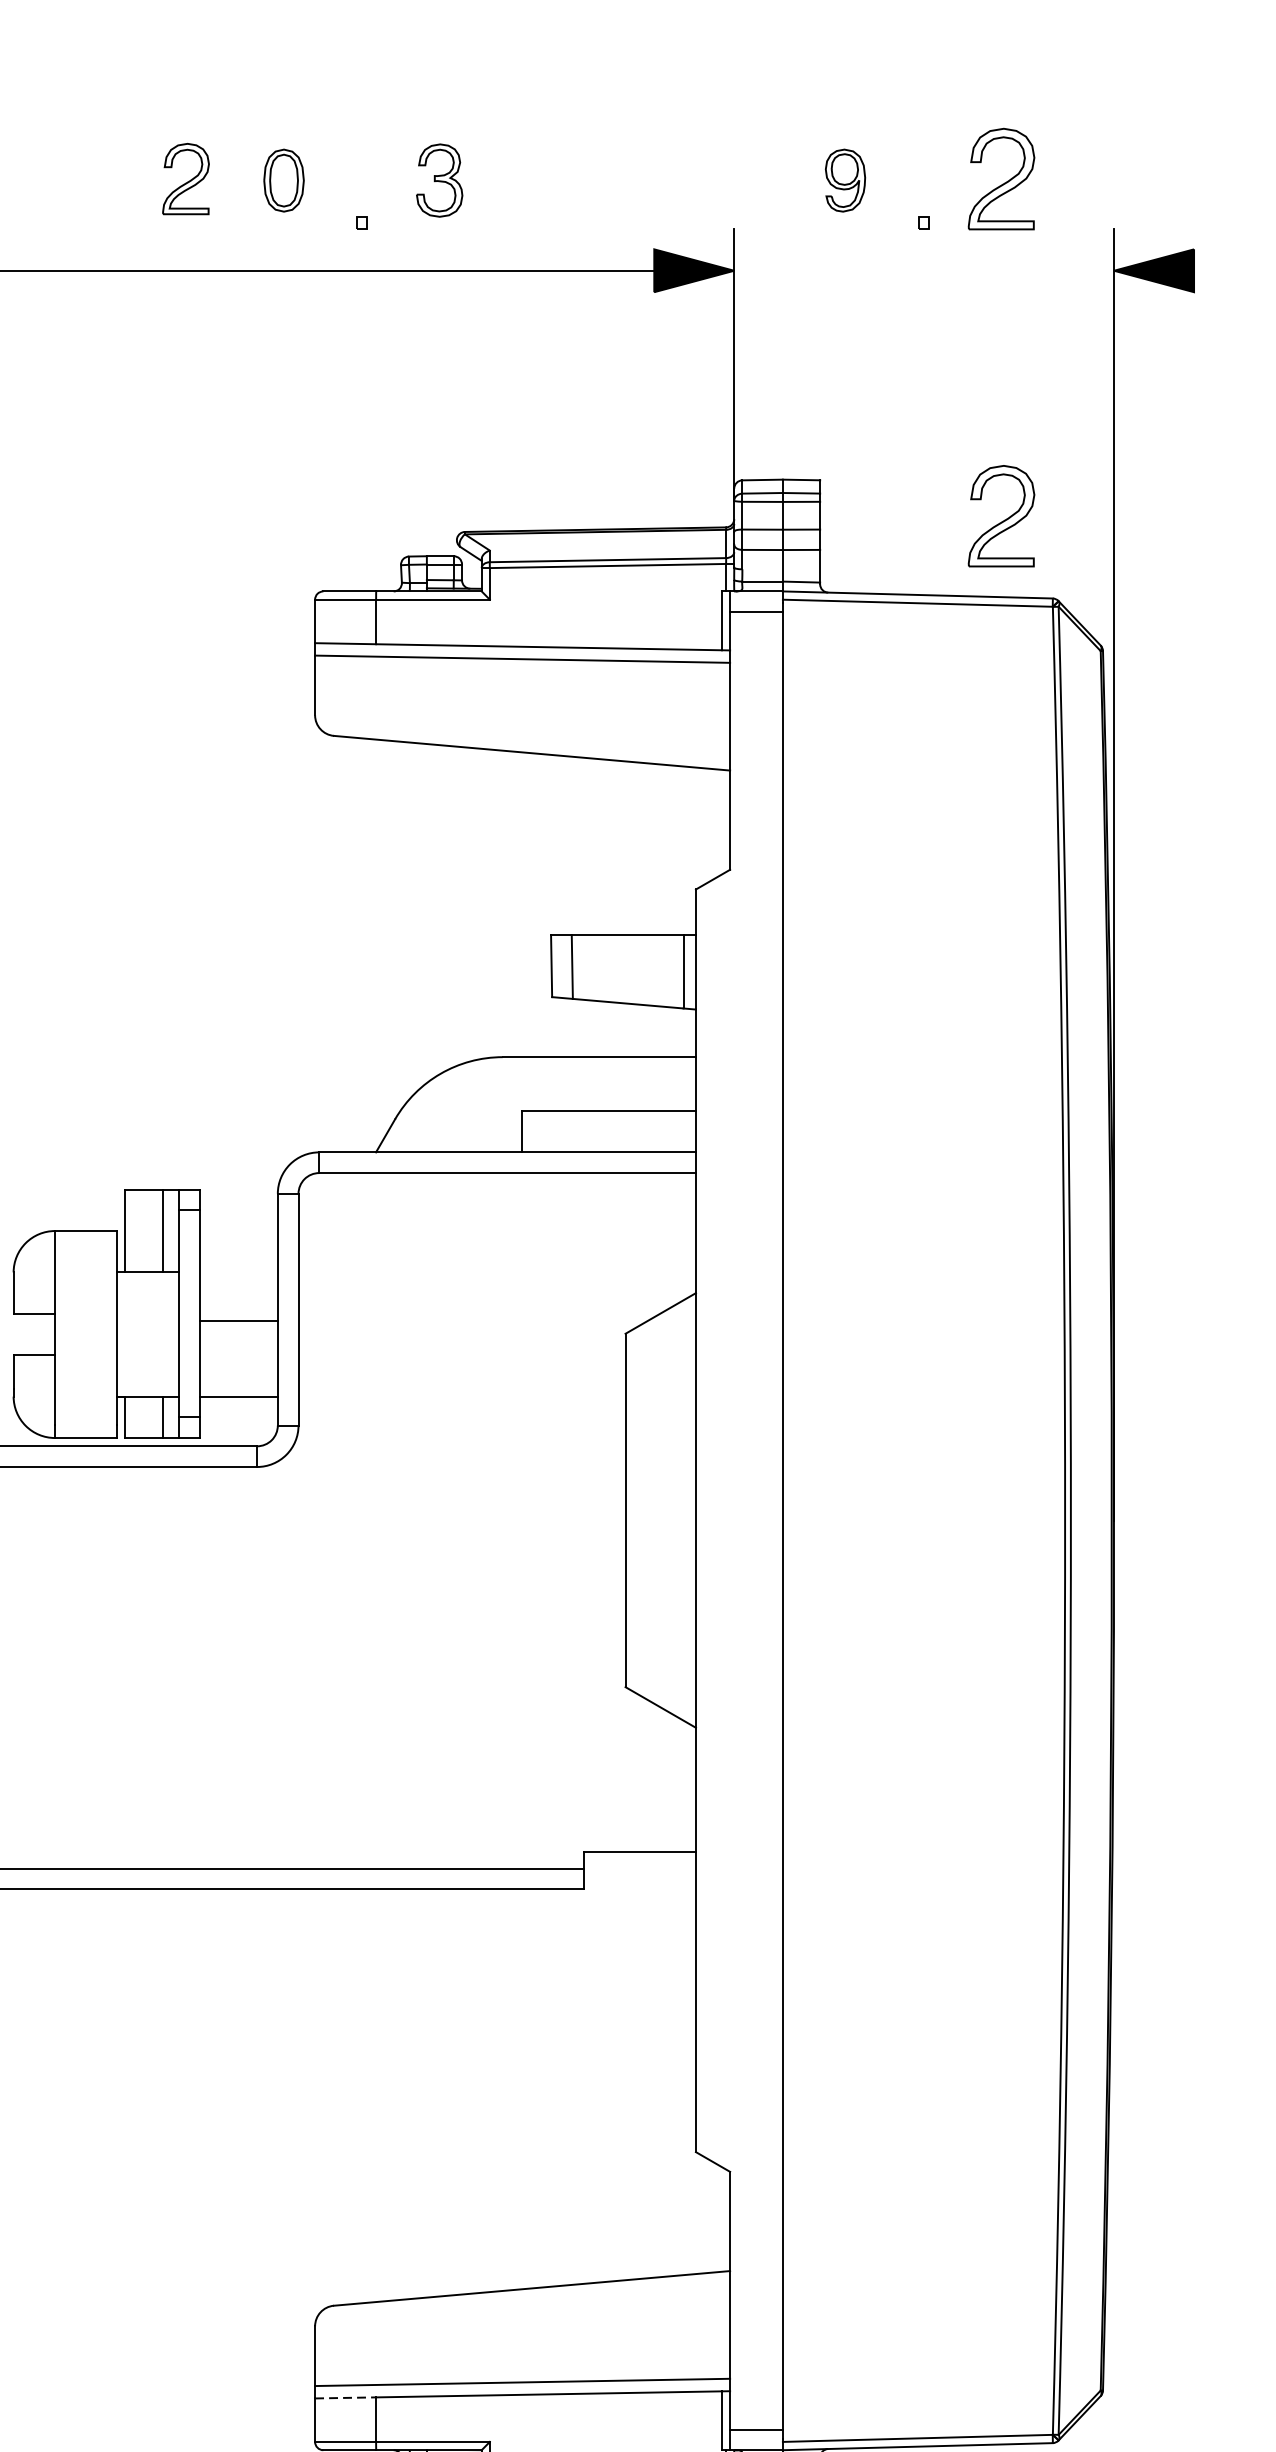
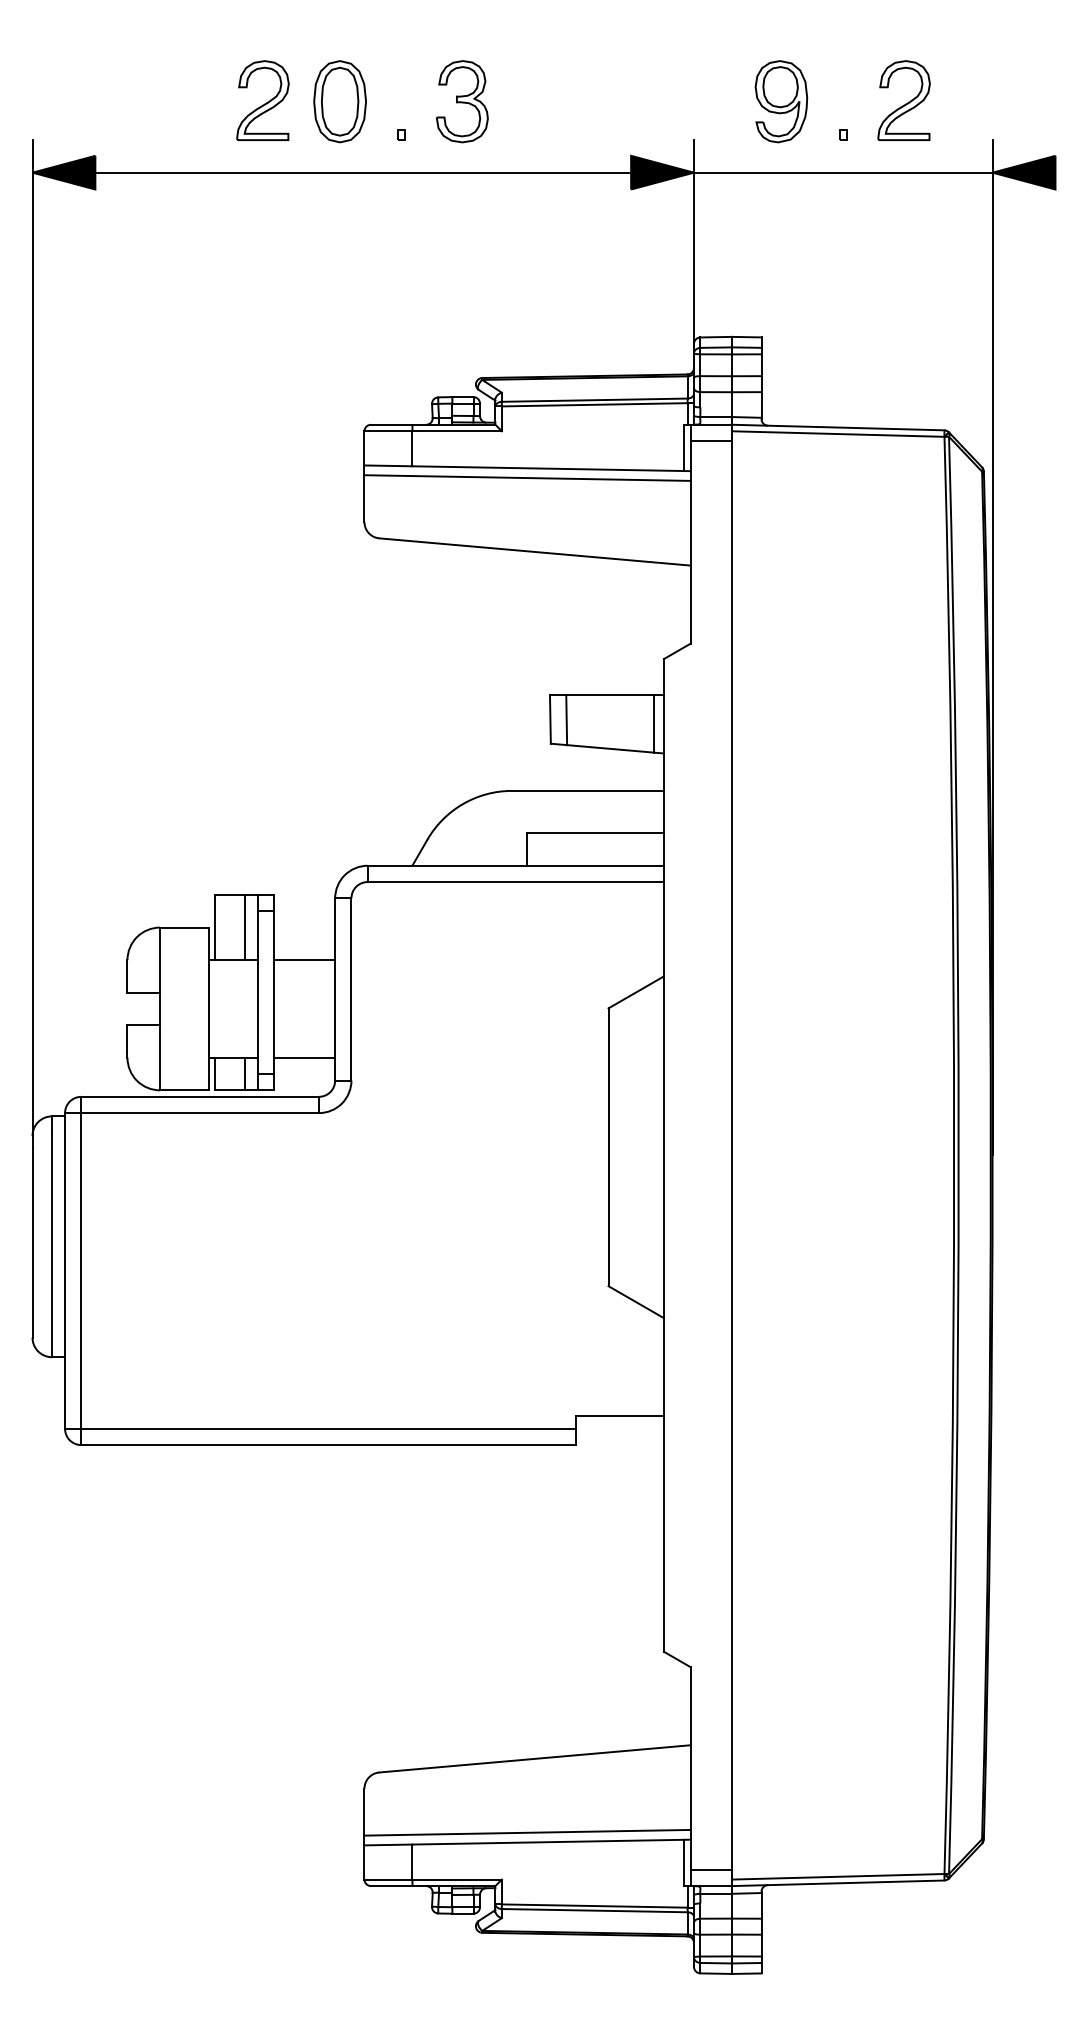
part: (185, 178) -> (262, 100), size x1.43
part: (283, 180) -> (339, 101), size x1.67
part: (439, 180) -> (462, 101), size x1.43
part: (845, 180) -> (781, 101), size x1.67
line: (924, 270) -> (843, 172), added
part: (1000, 516) -> (903, 365), removed
line: (238, 1321) -> (304, 960), moved
line: (345, 2397) -> (388, 1844), dashed -> solid

